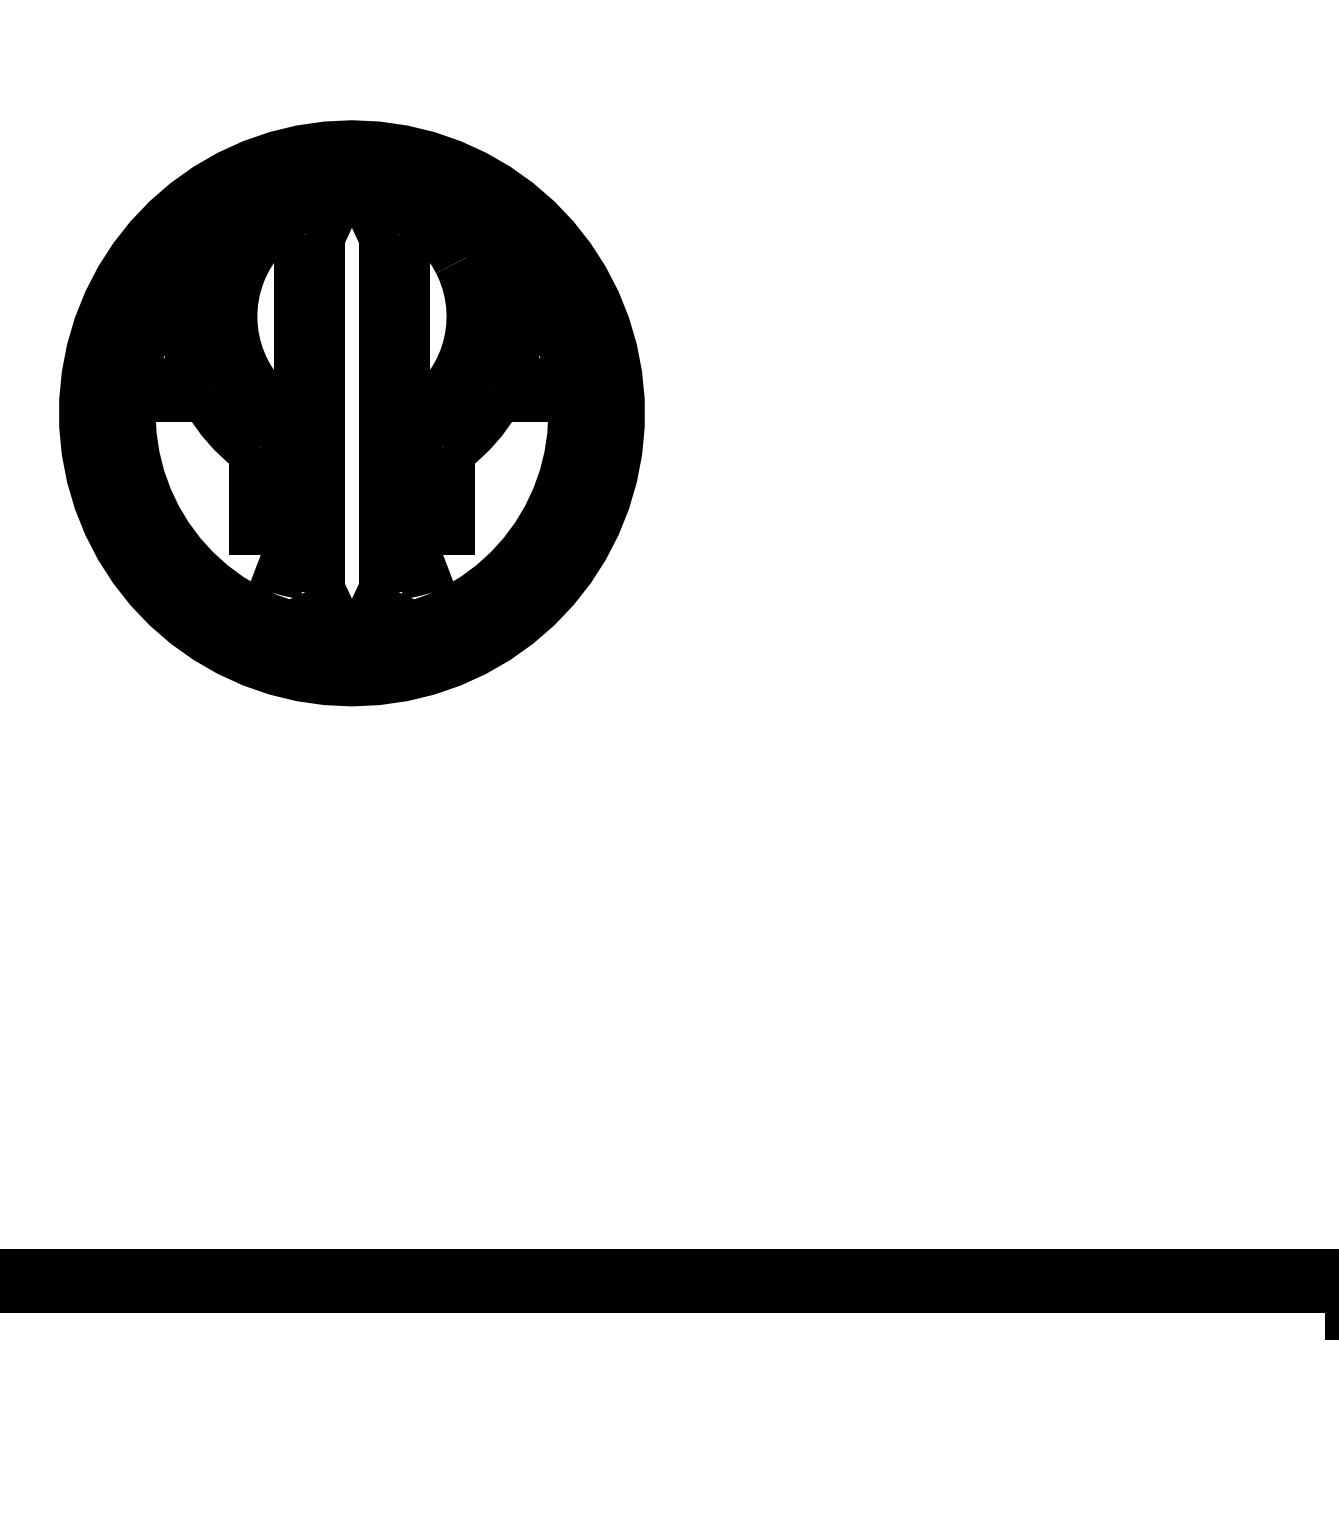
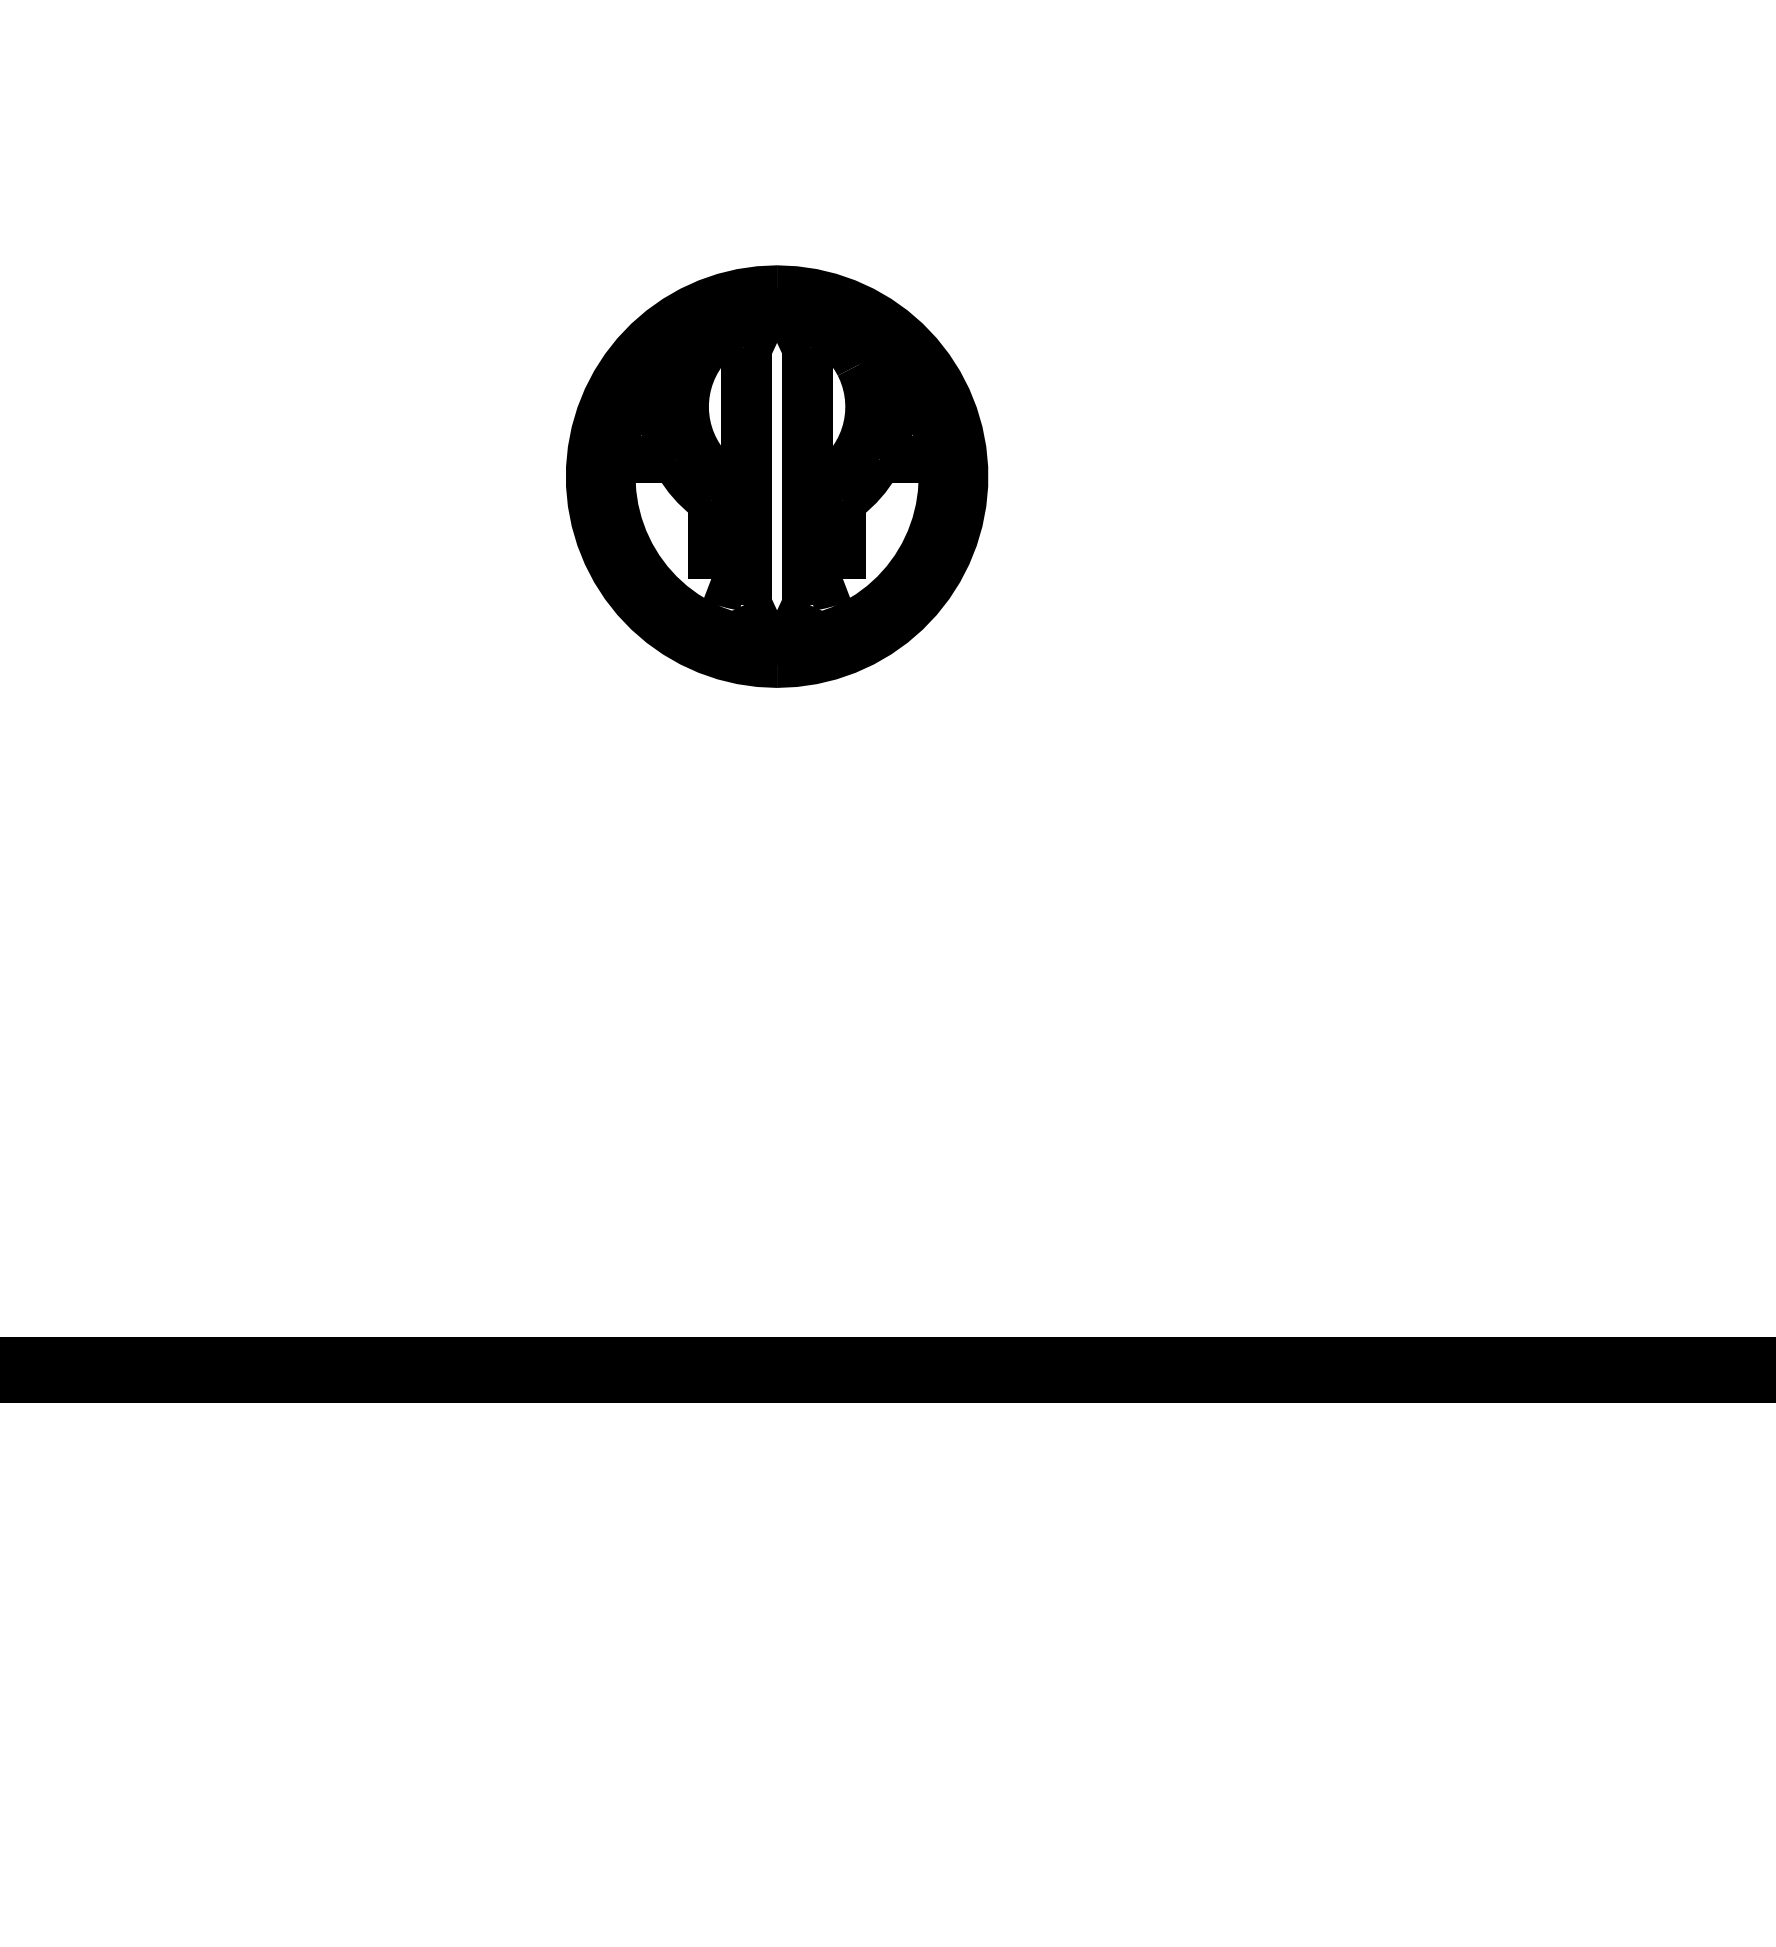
part: (351, 413) -> (776, 476), size x0.7

